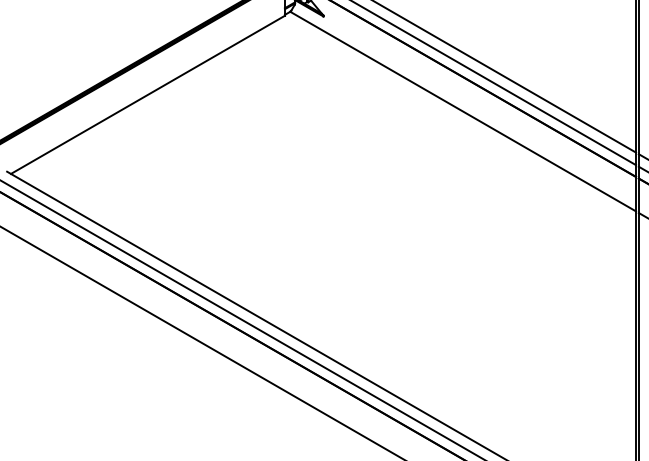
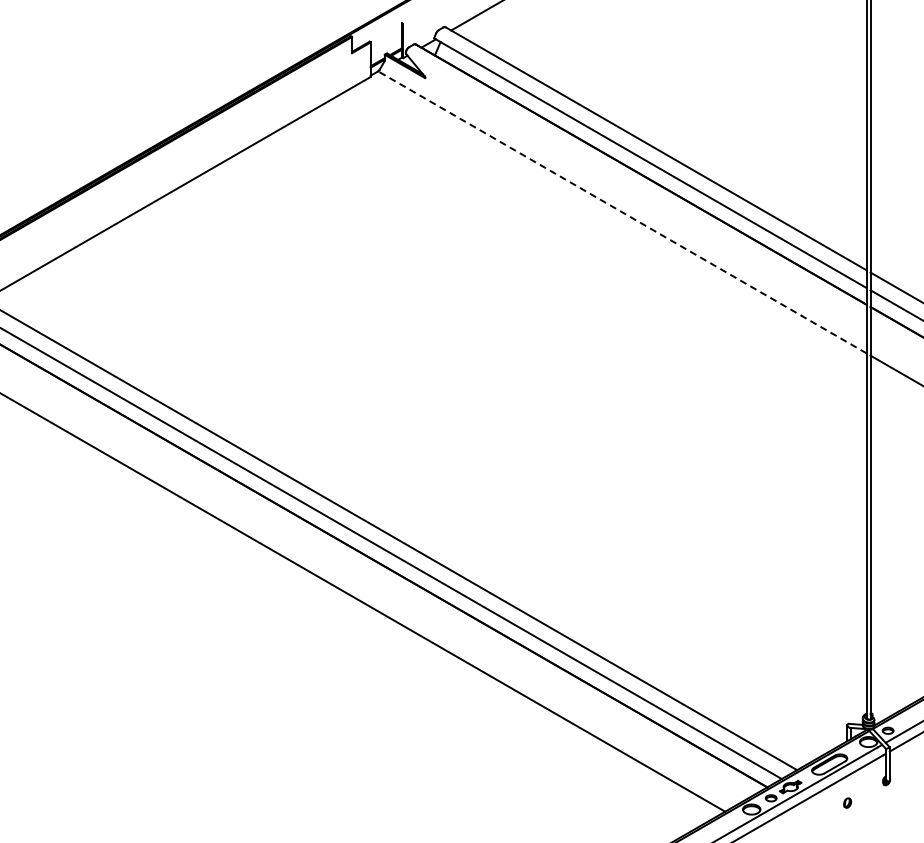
line: (462, 111) -> (621, 212), solid -> dashed

